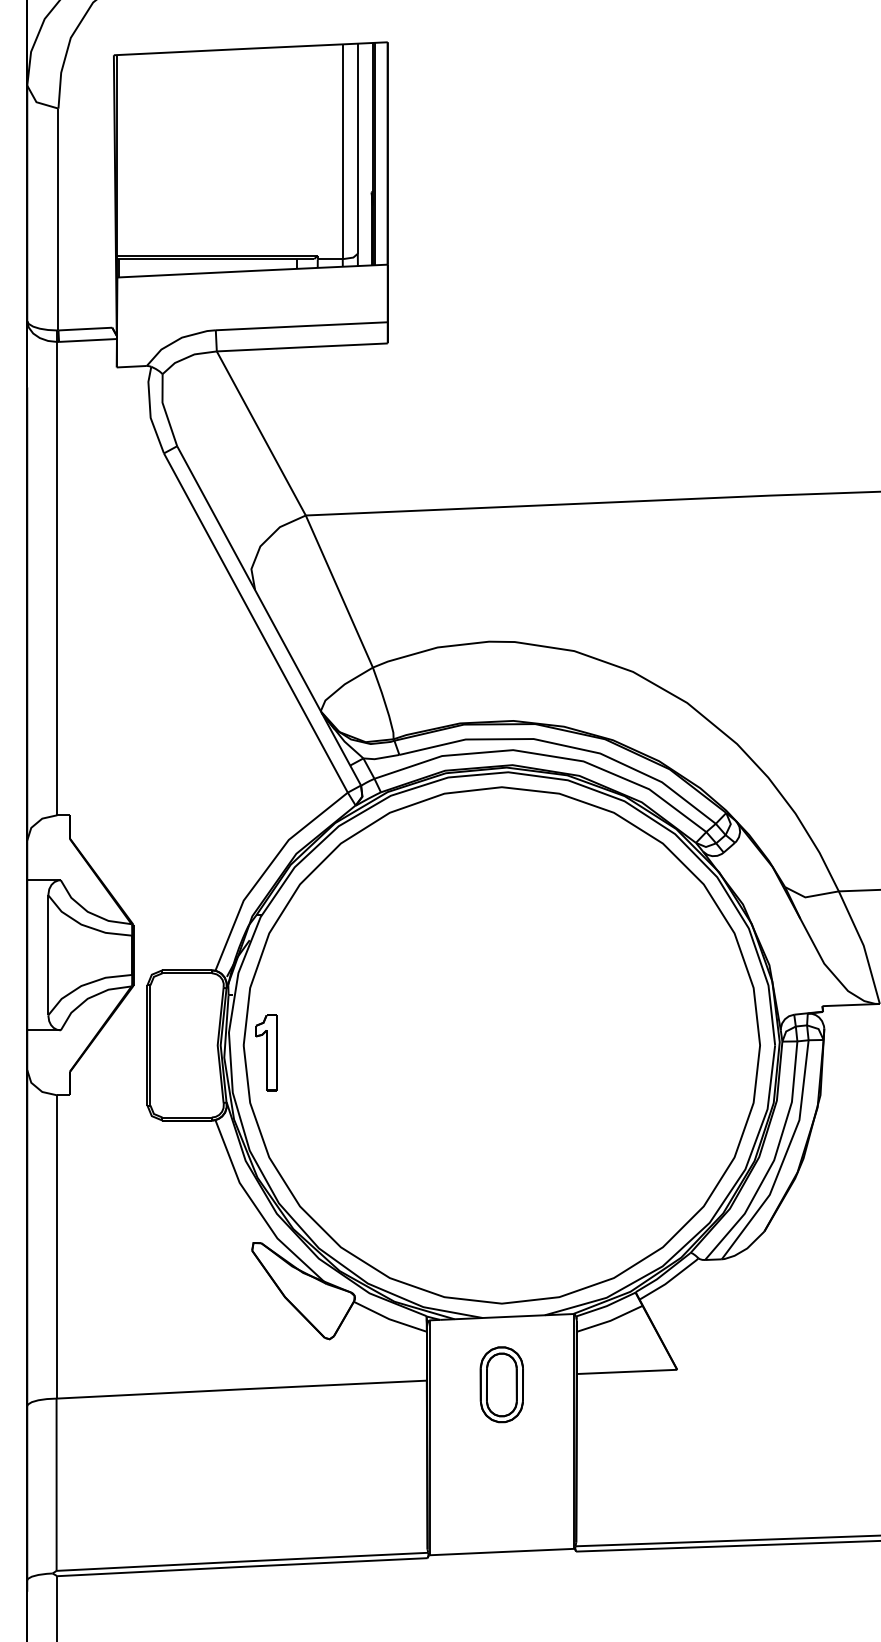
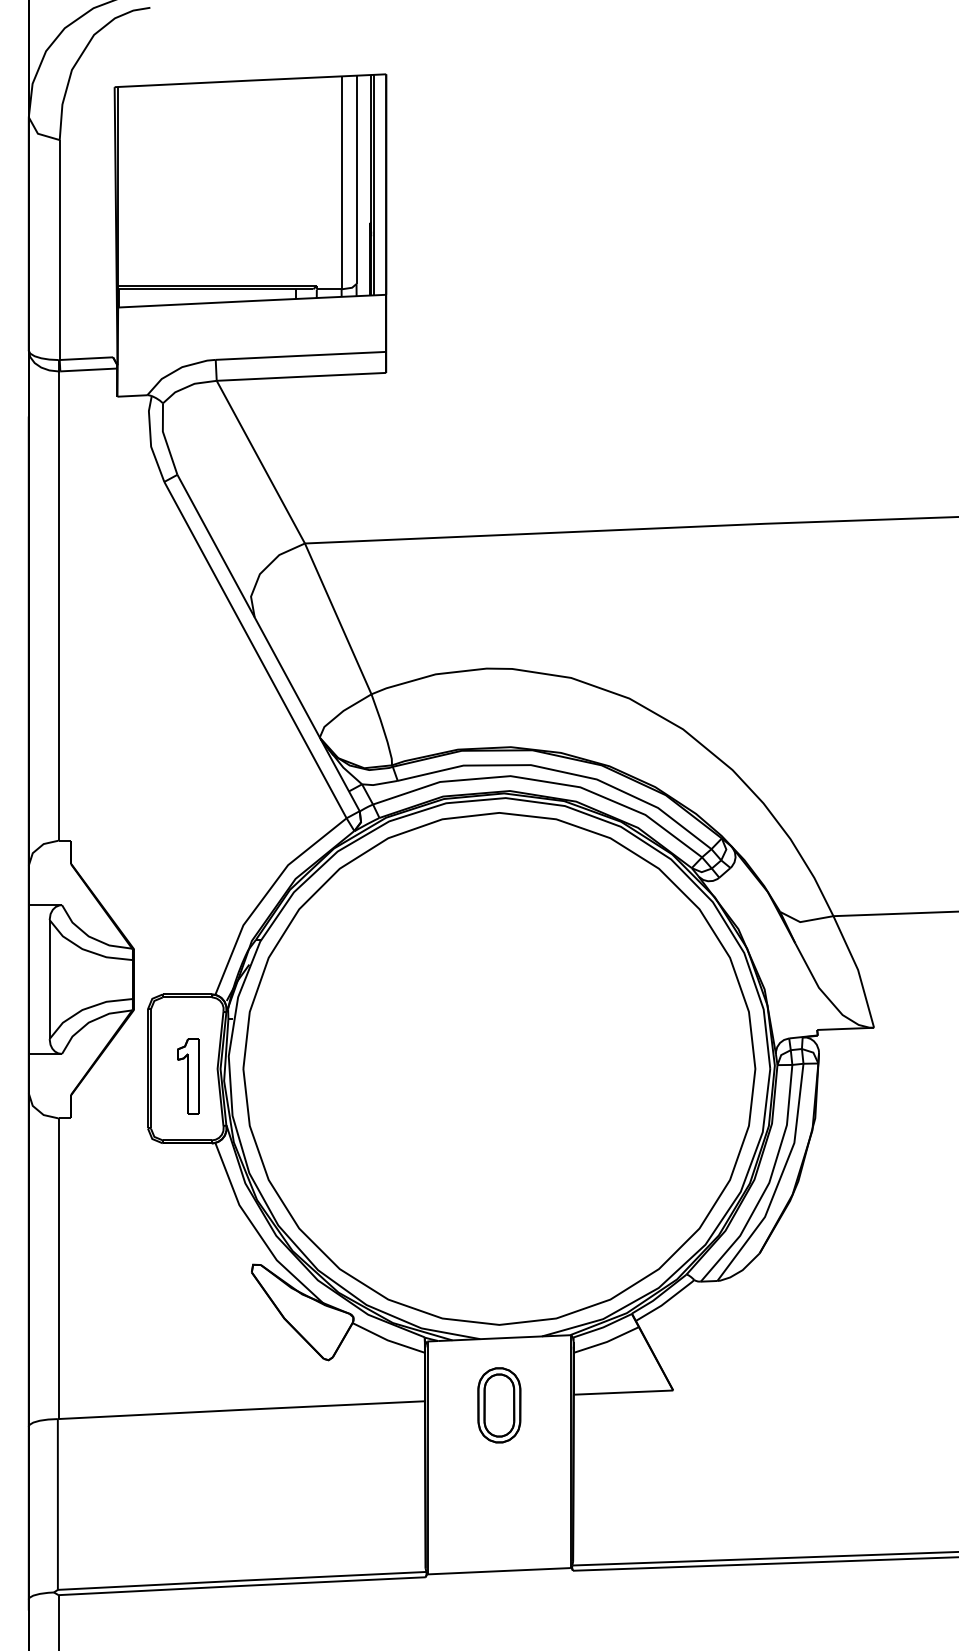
part: (267, 1053) -> (188, 1076), moved

